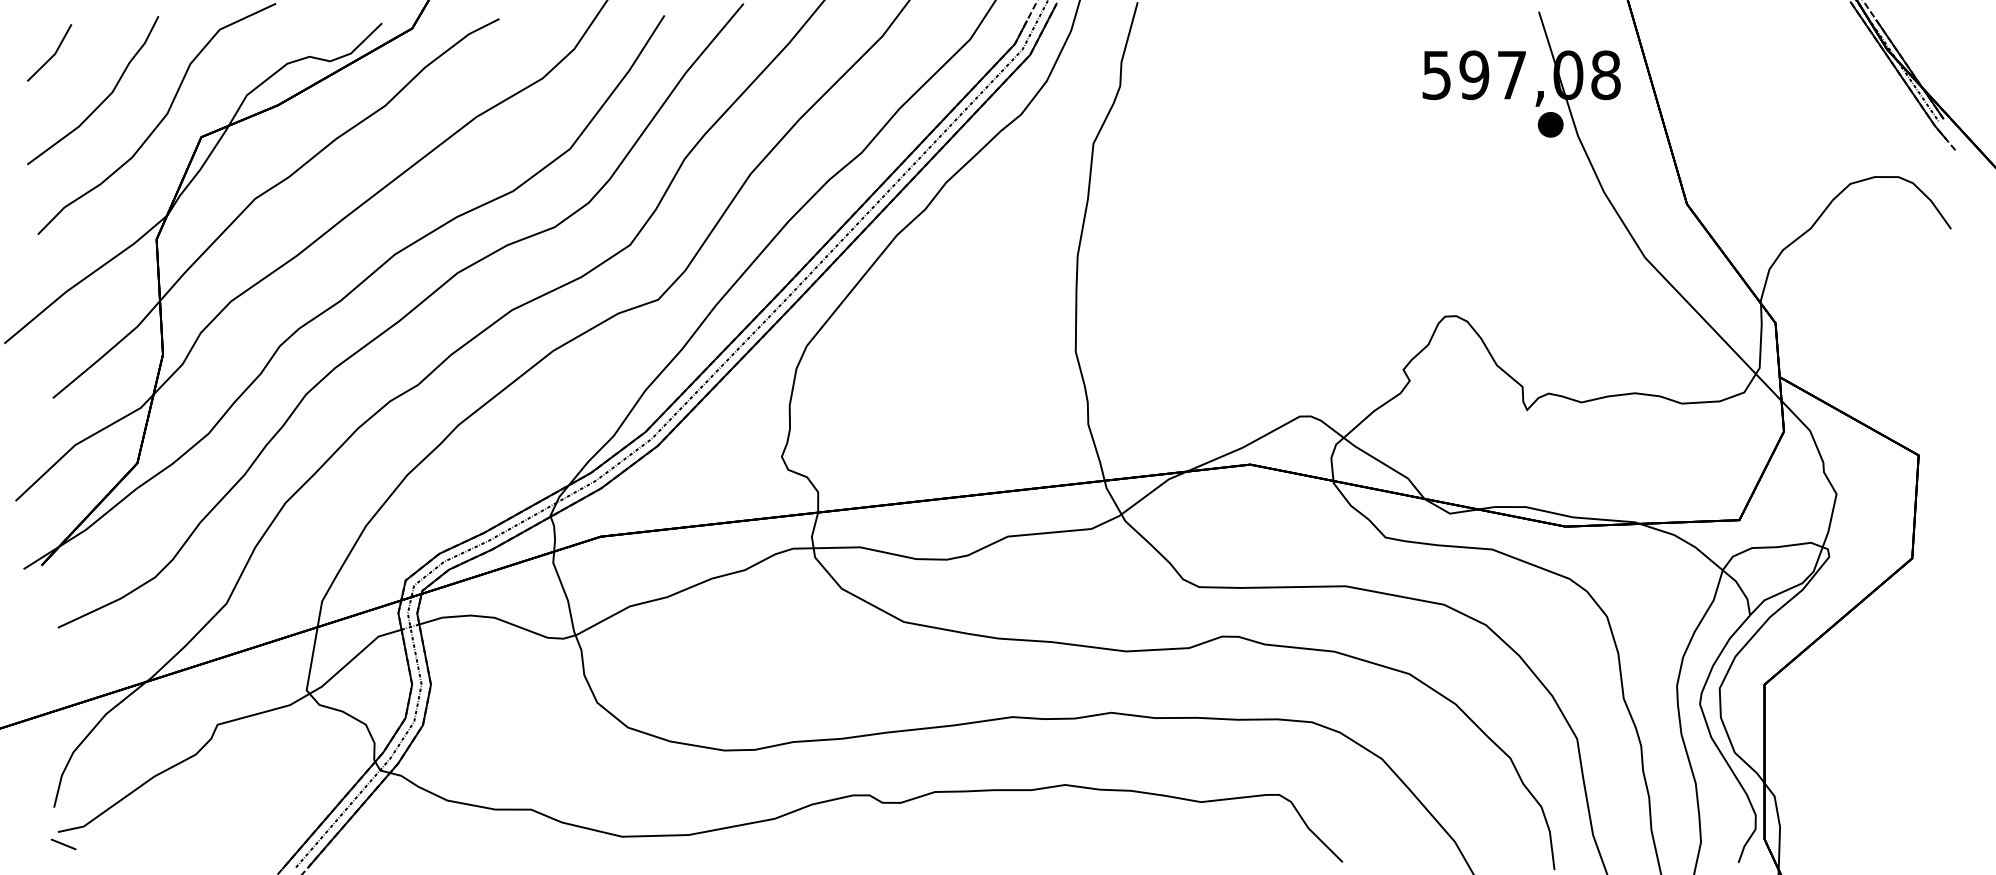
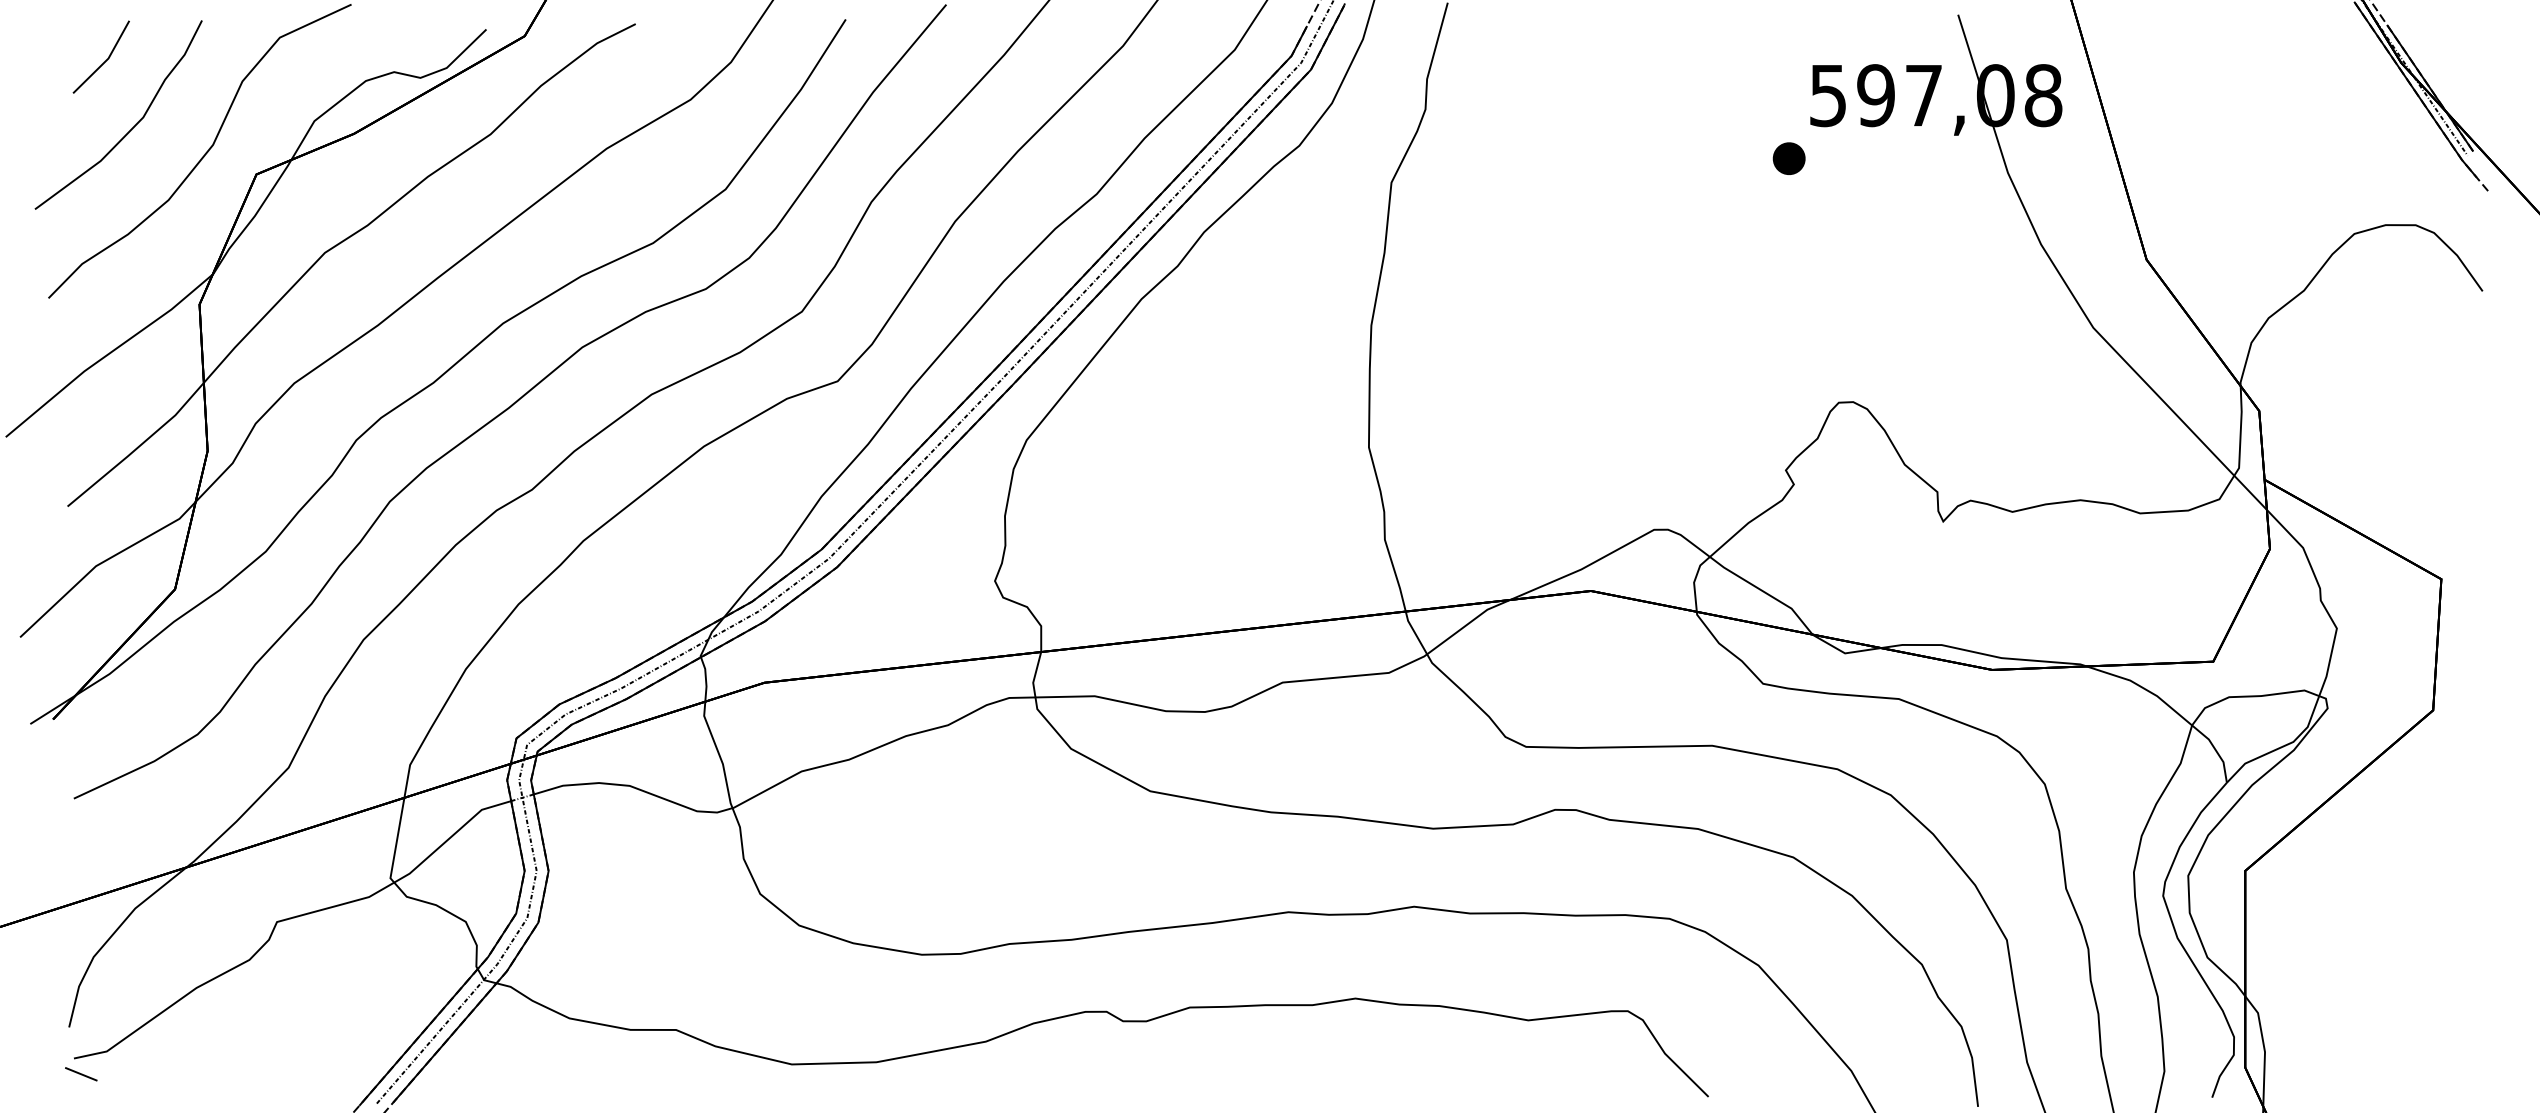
part: (52, 55) -> (105, 60), moved
part: (1550, 124) -> (1788, 158), moved

